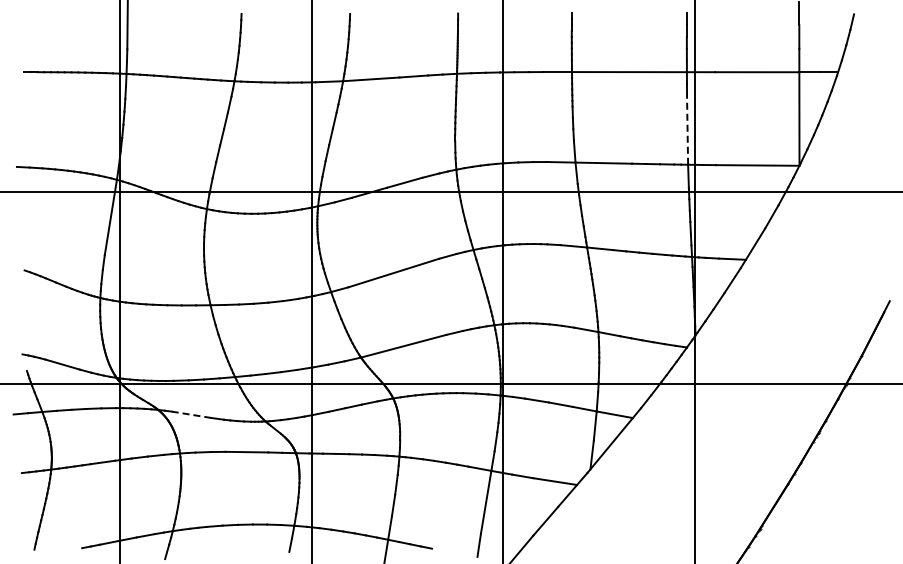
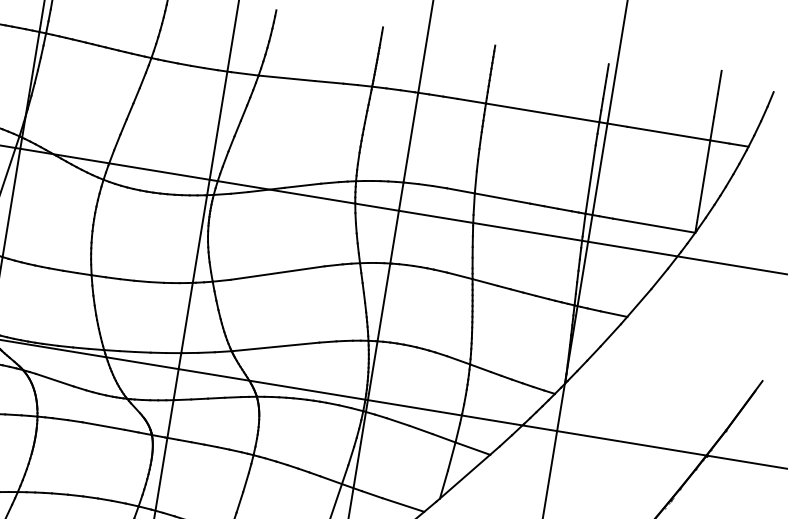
line: (687, 130) -> (590, 179), dashed -> solid
line: (191, 414) -> (55, 379), dashed -> solid

